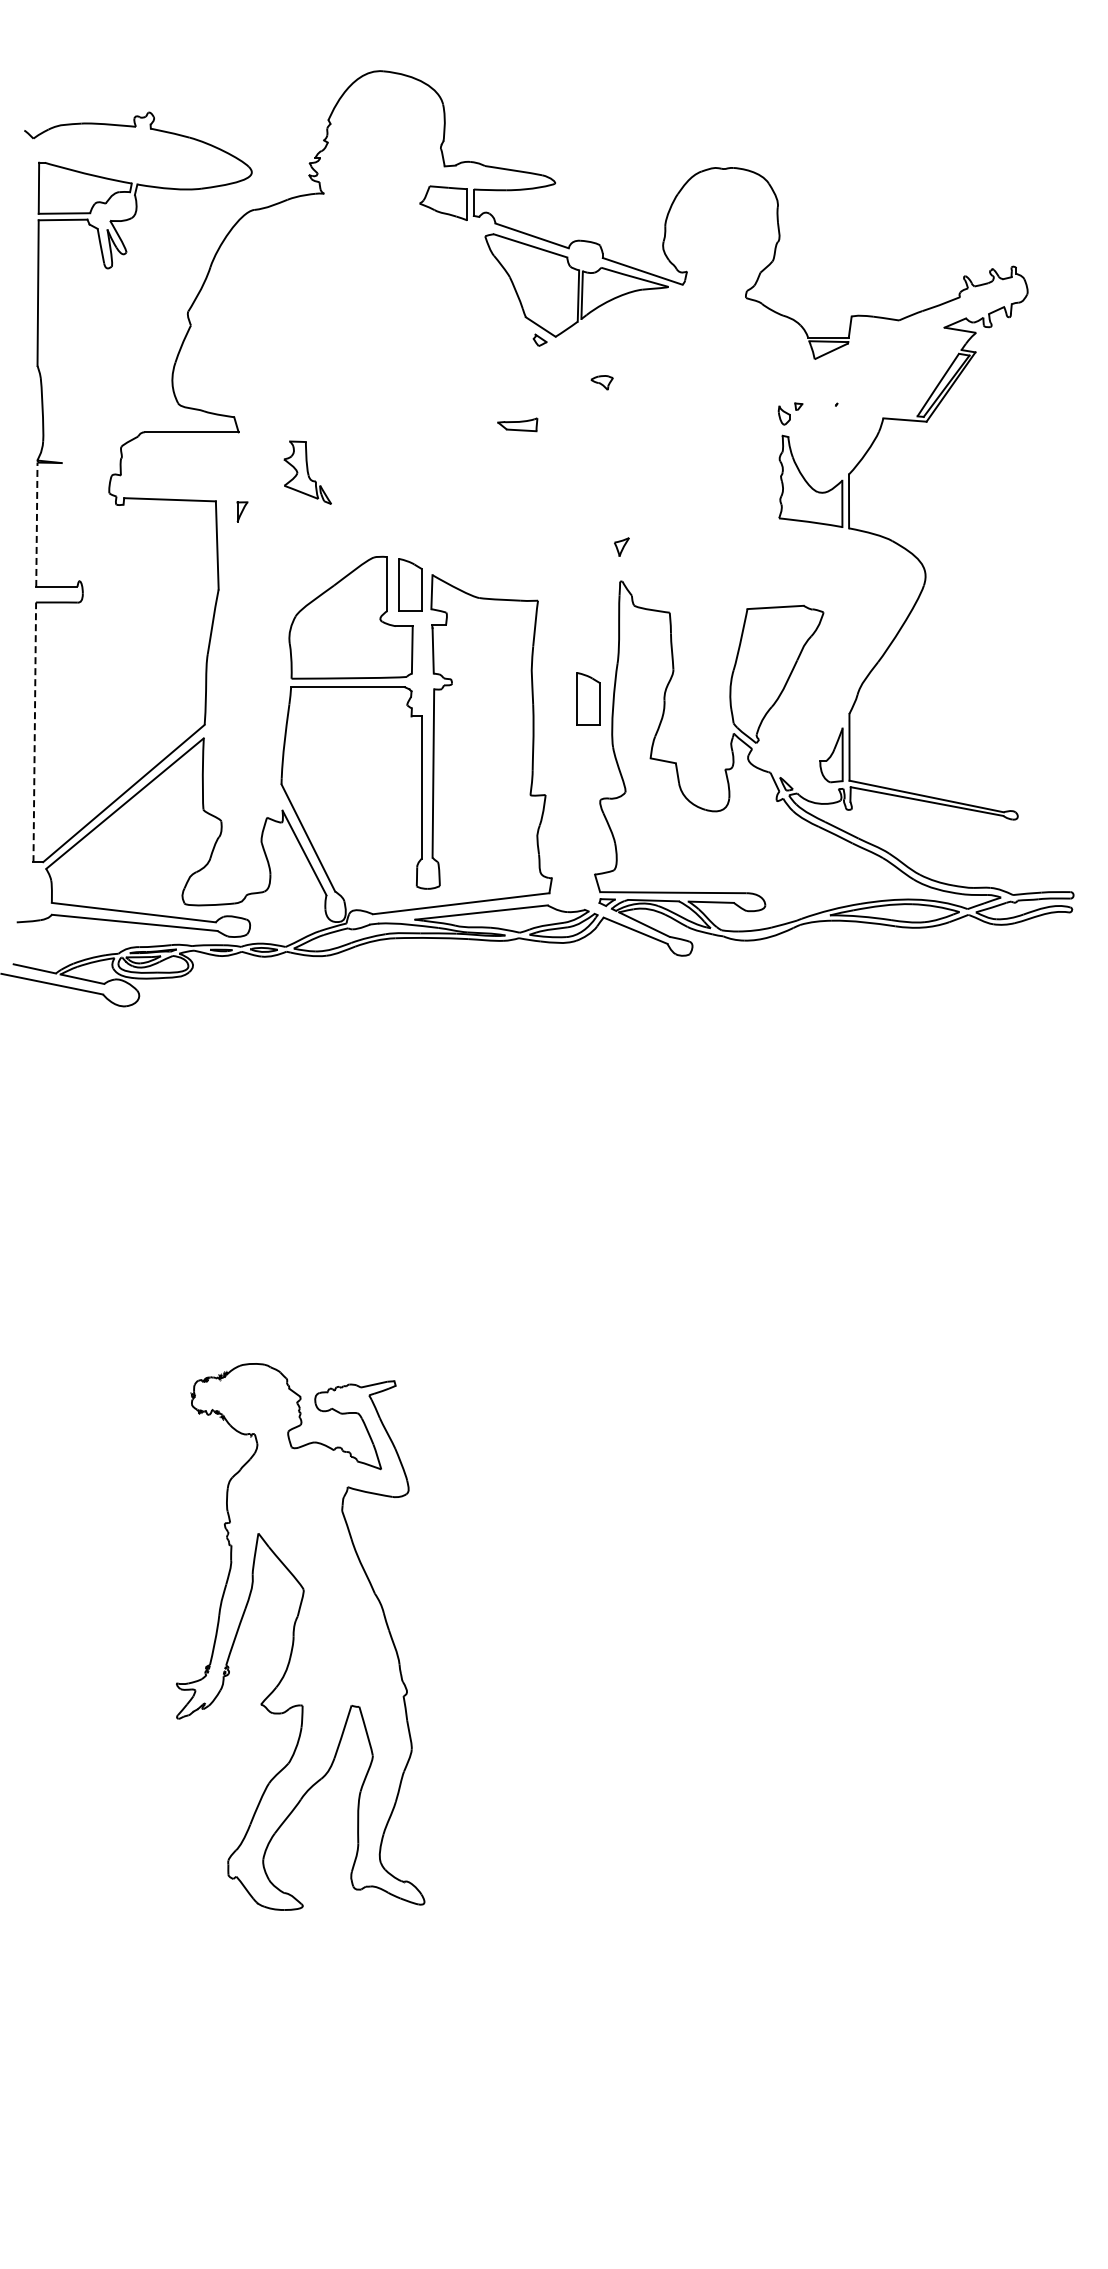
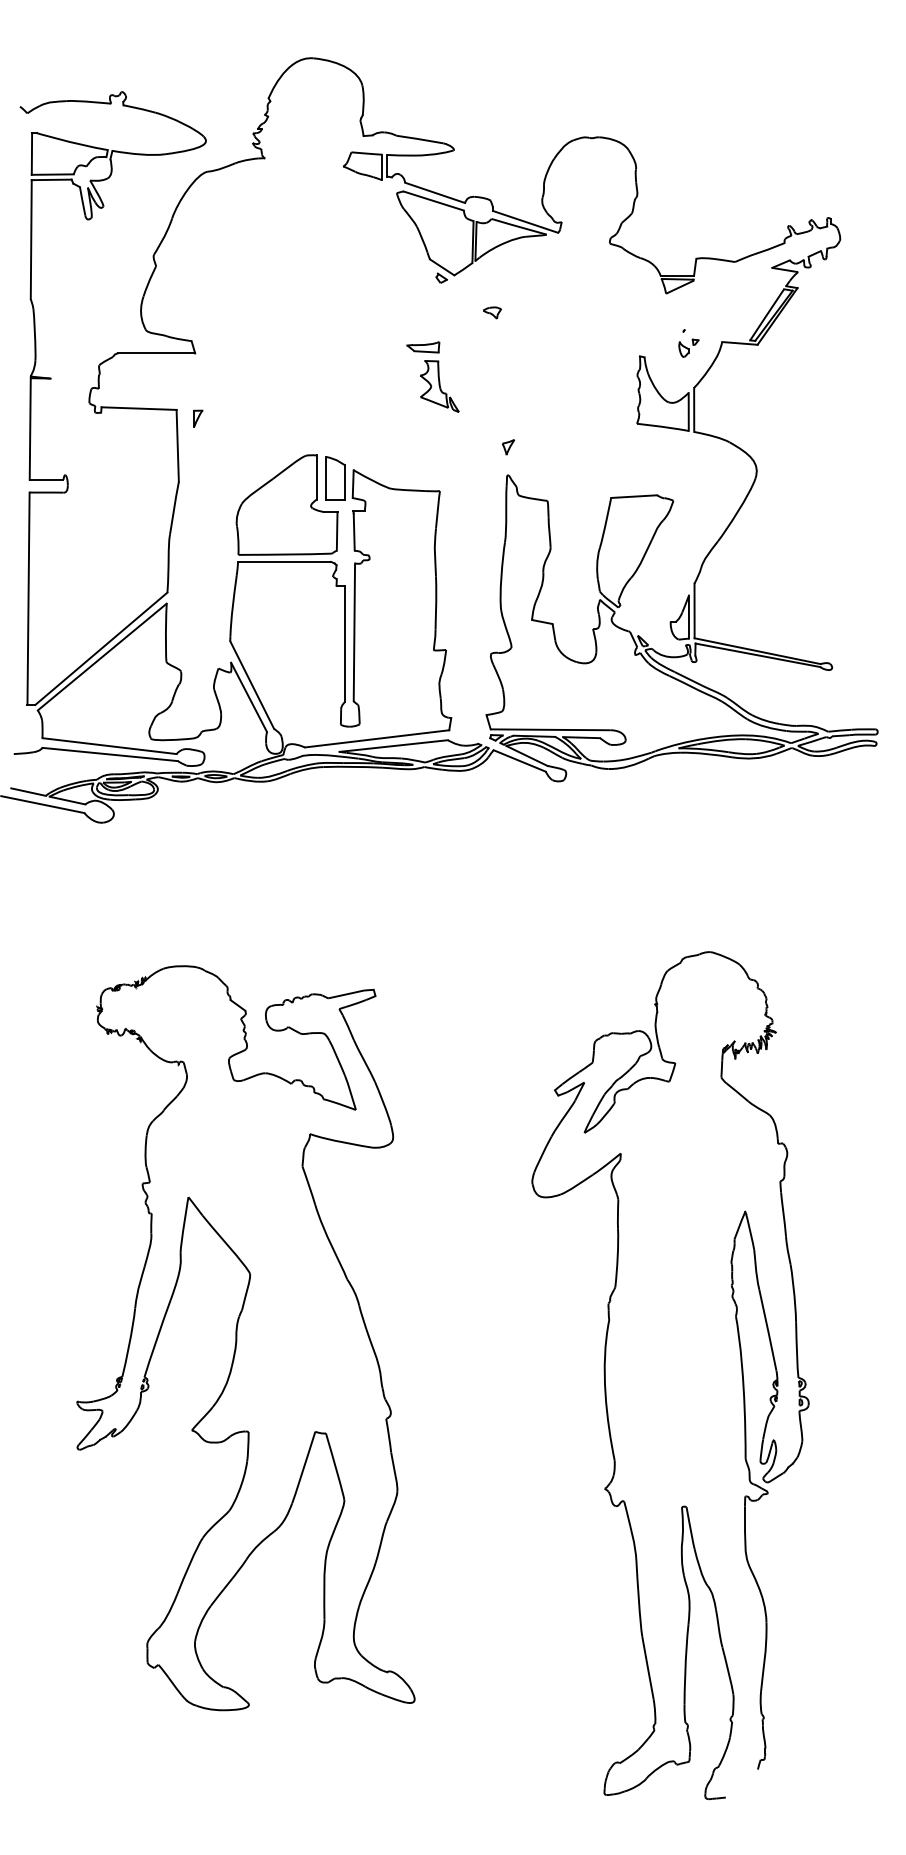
part: (790, 413) -> (688, 347), moved
part: (307, 472) -> (439, 386), moved
line: (36, 524) -> (29, 428), dashed -> solid
part: (588, 698) -> (481, 571), removed
line: (34, 732) -> (28, 598), dashed -> solid
part: (300, 1636) -> (245, 1337), size x1.67
part: (740, 1682) -> (605, 1375), added

